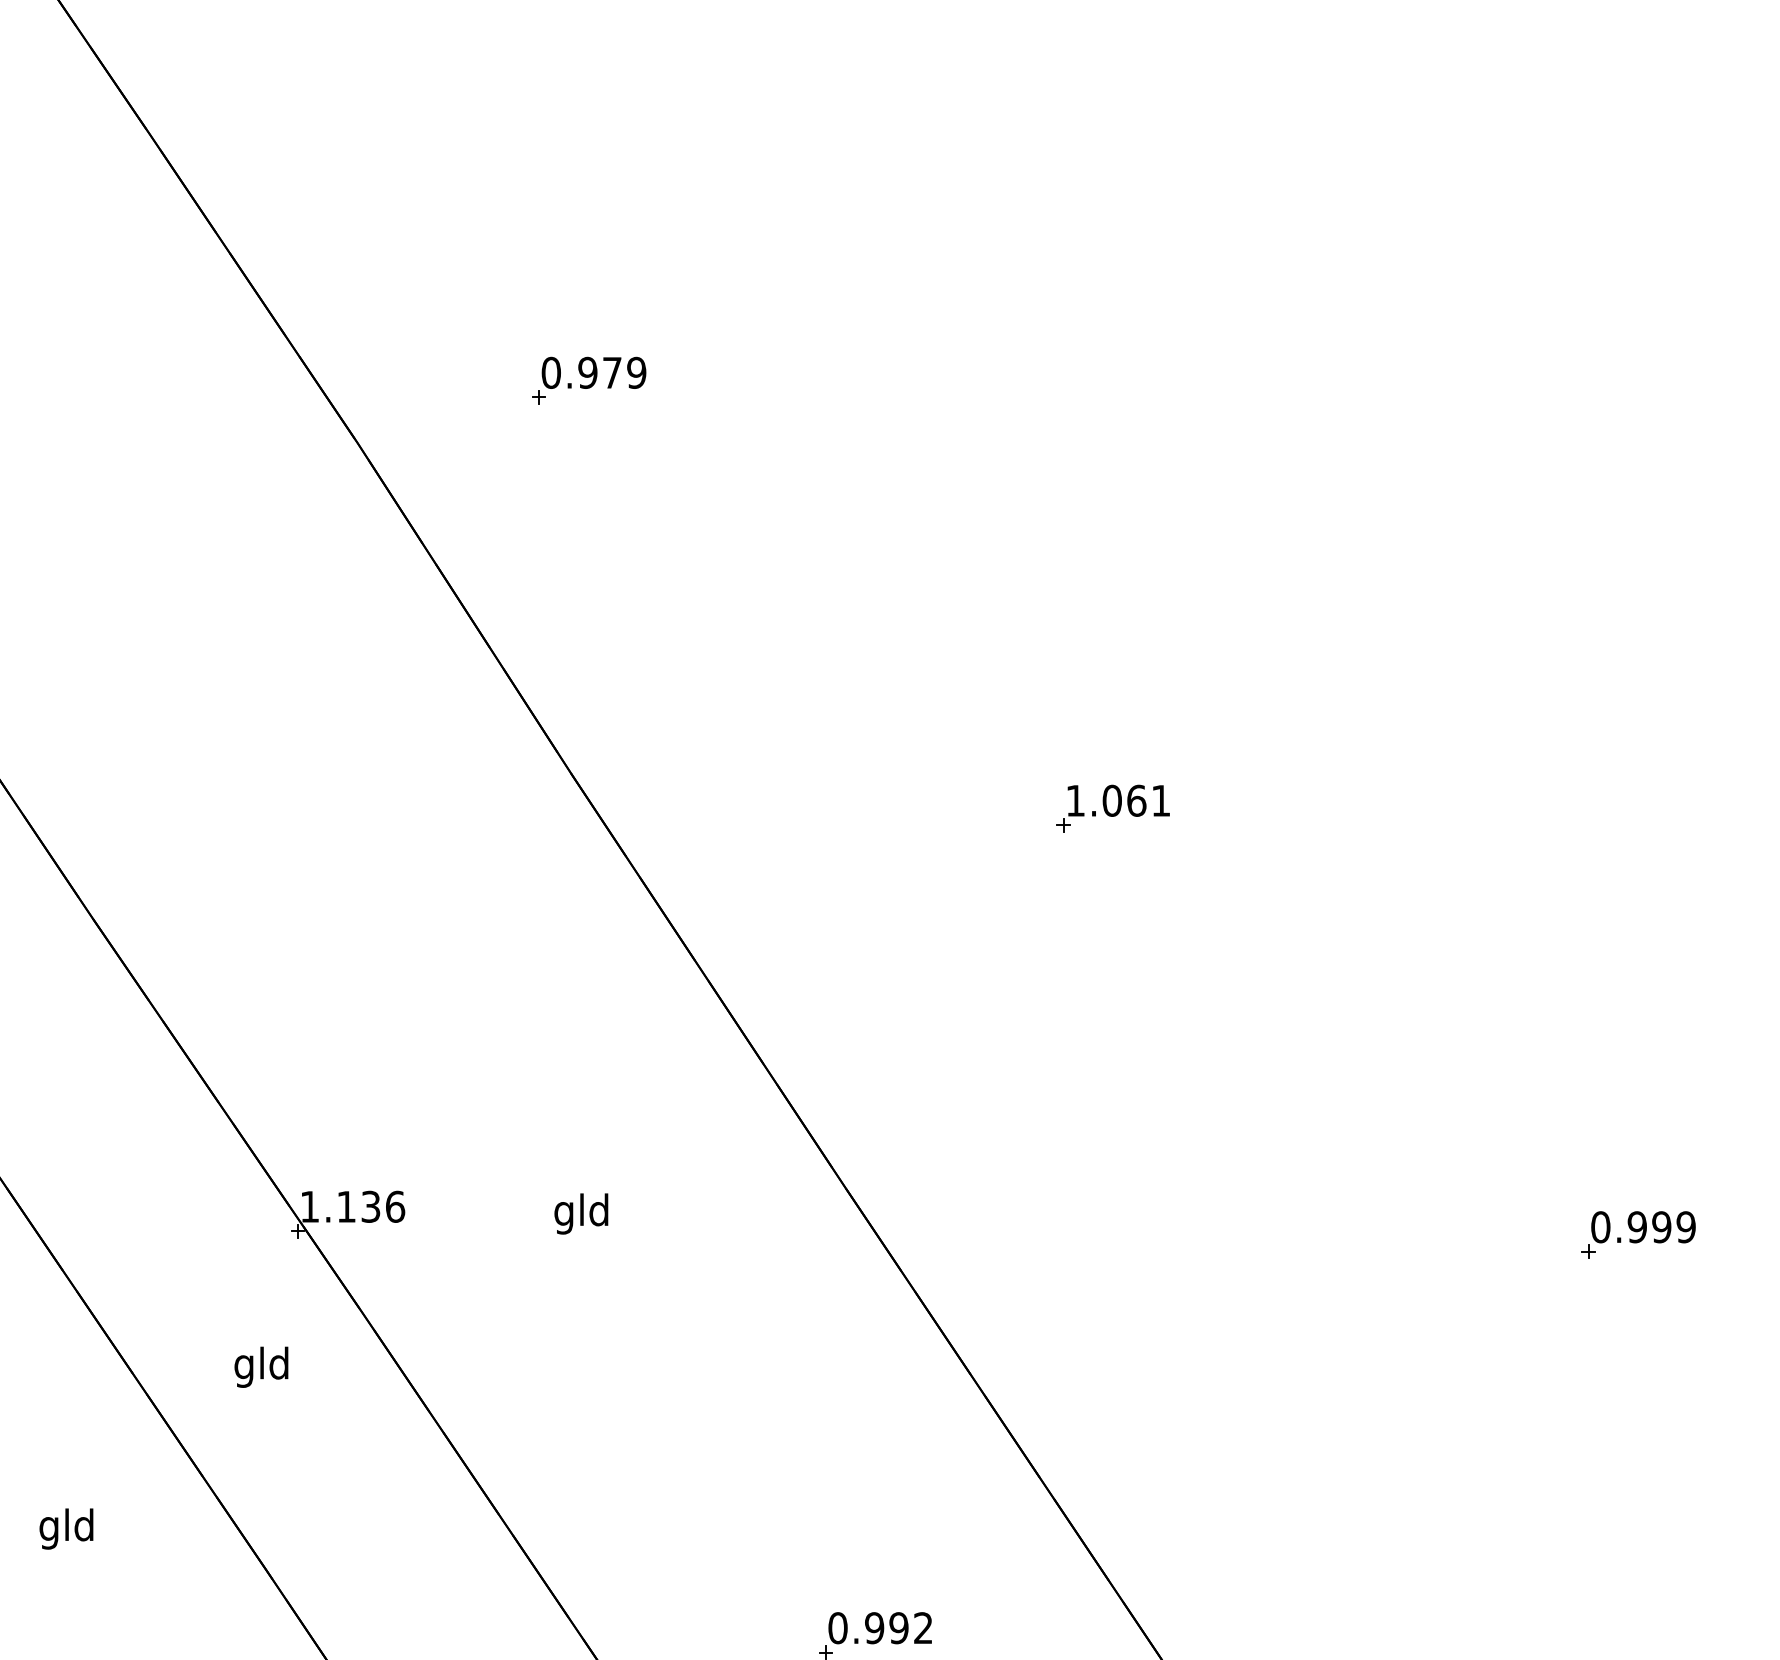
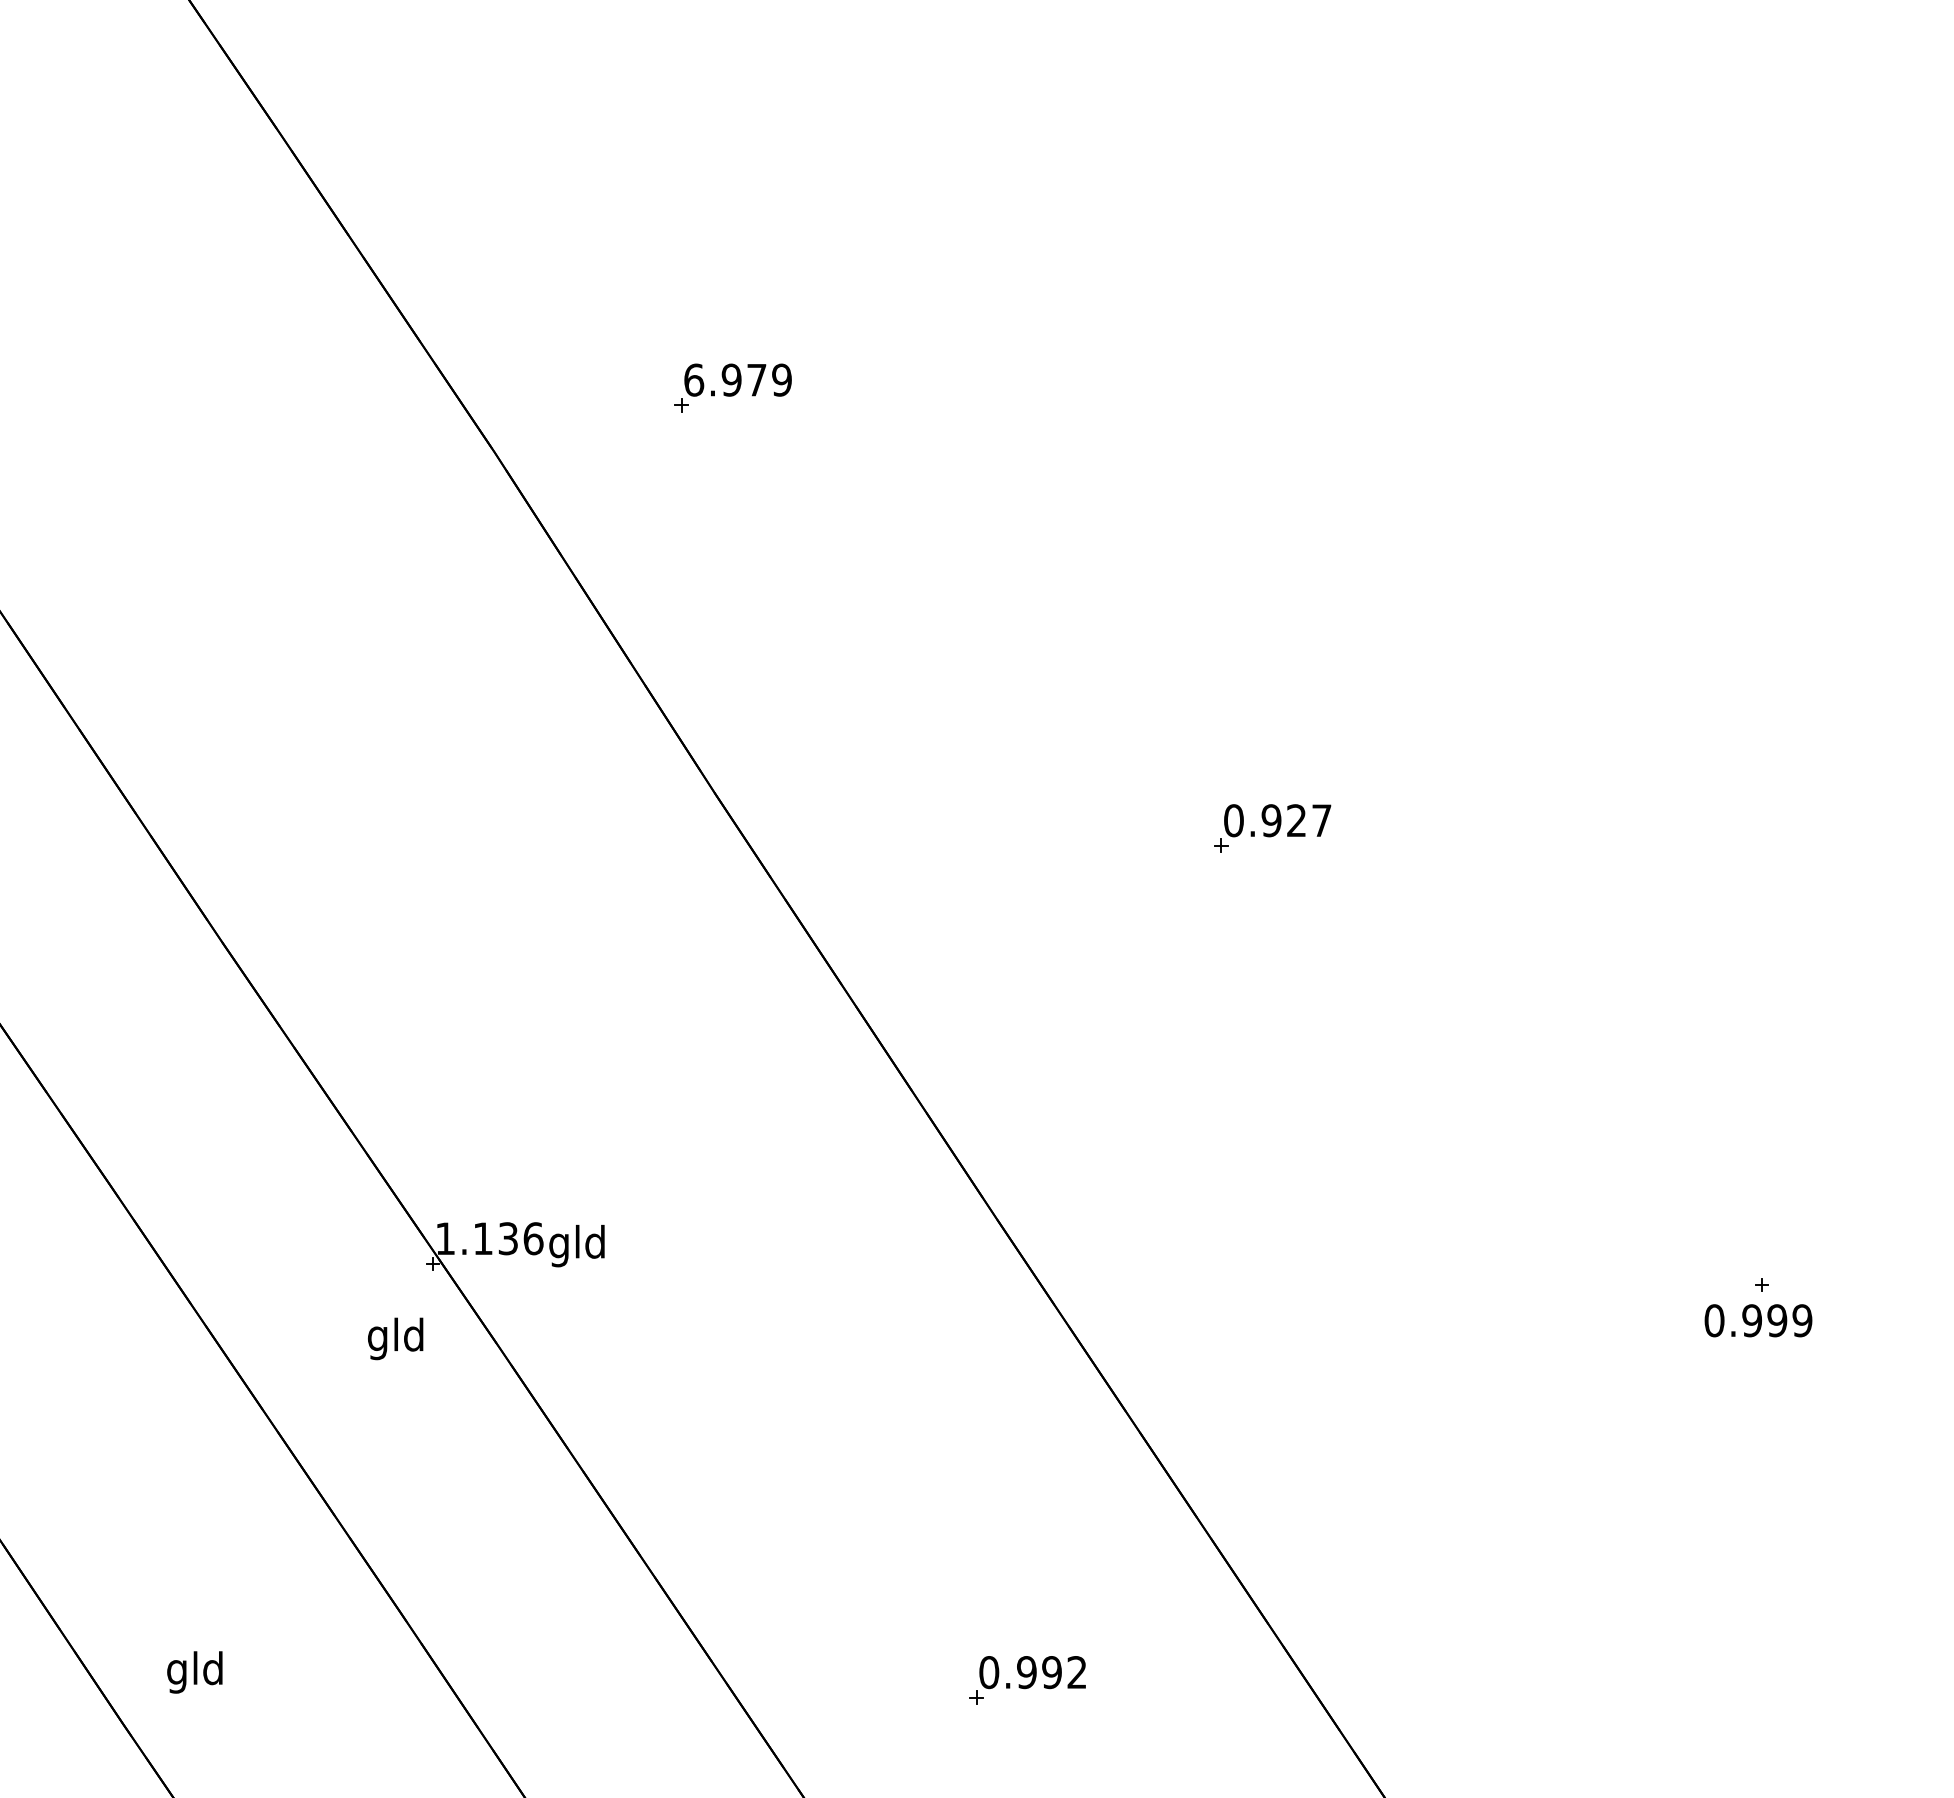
text: (551, 372) -> (694, 379), 0.979 -> 6.979
text: (1118, 800) -> (1277, 820), 1.061 -> 0.927
text: (580, 1214) -> (576, 1246), moved
text: (1643, 1227) -> (1758, 1320), moved
text: (261, 1366) -> (395, 1338), moved
text: (66, 1529) -> (194, 1672), moved

